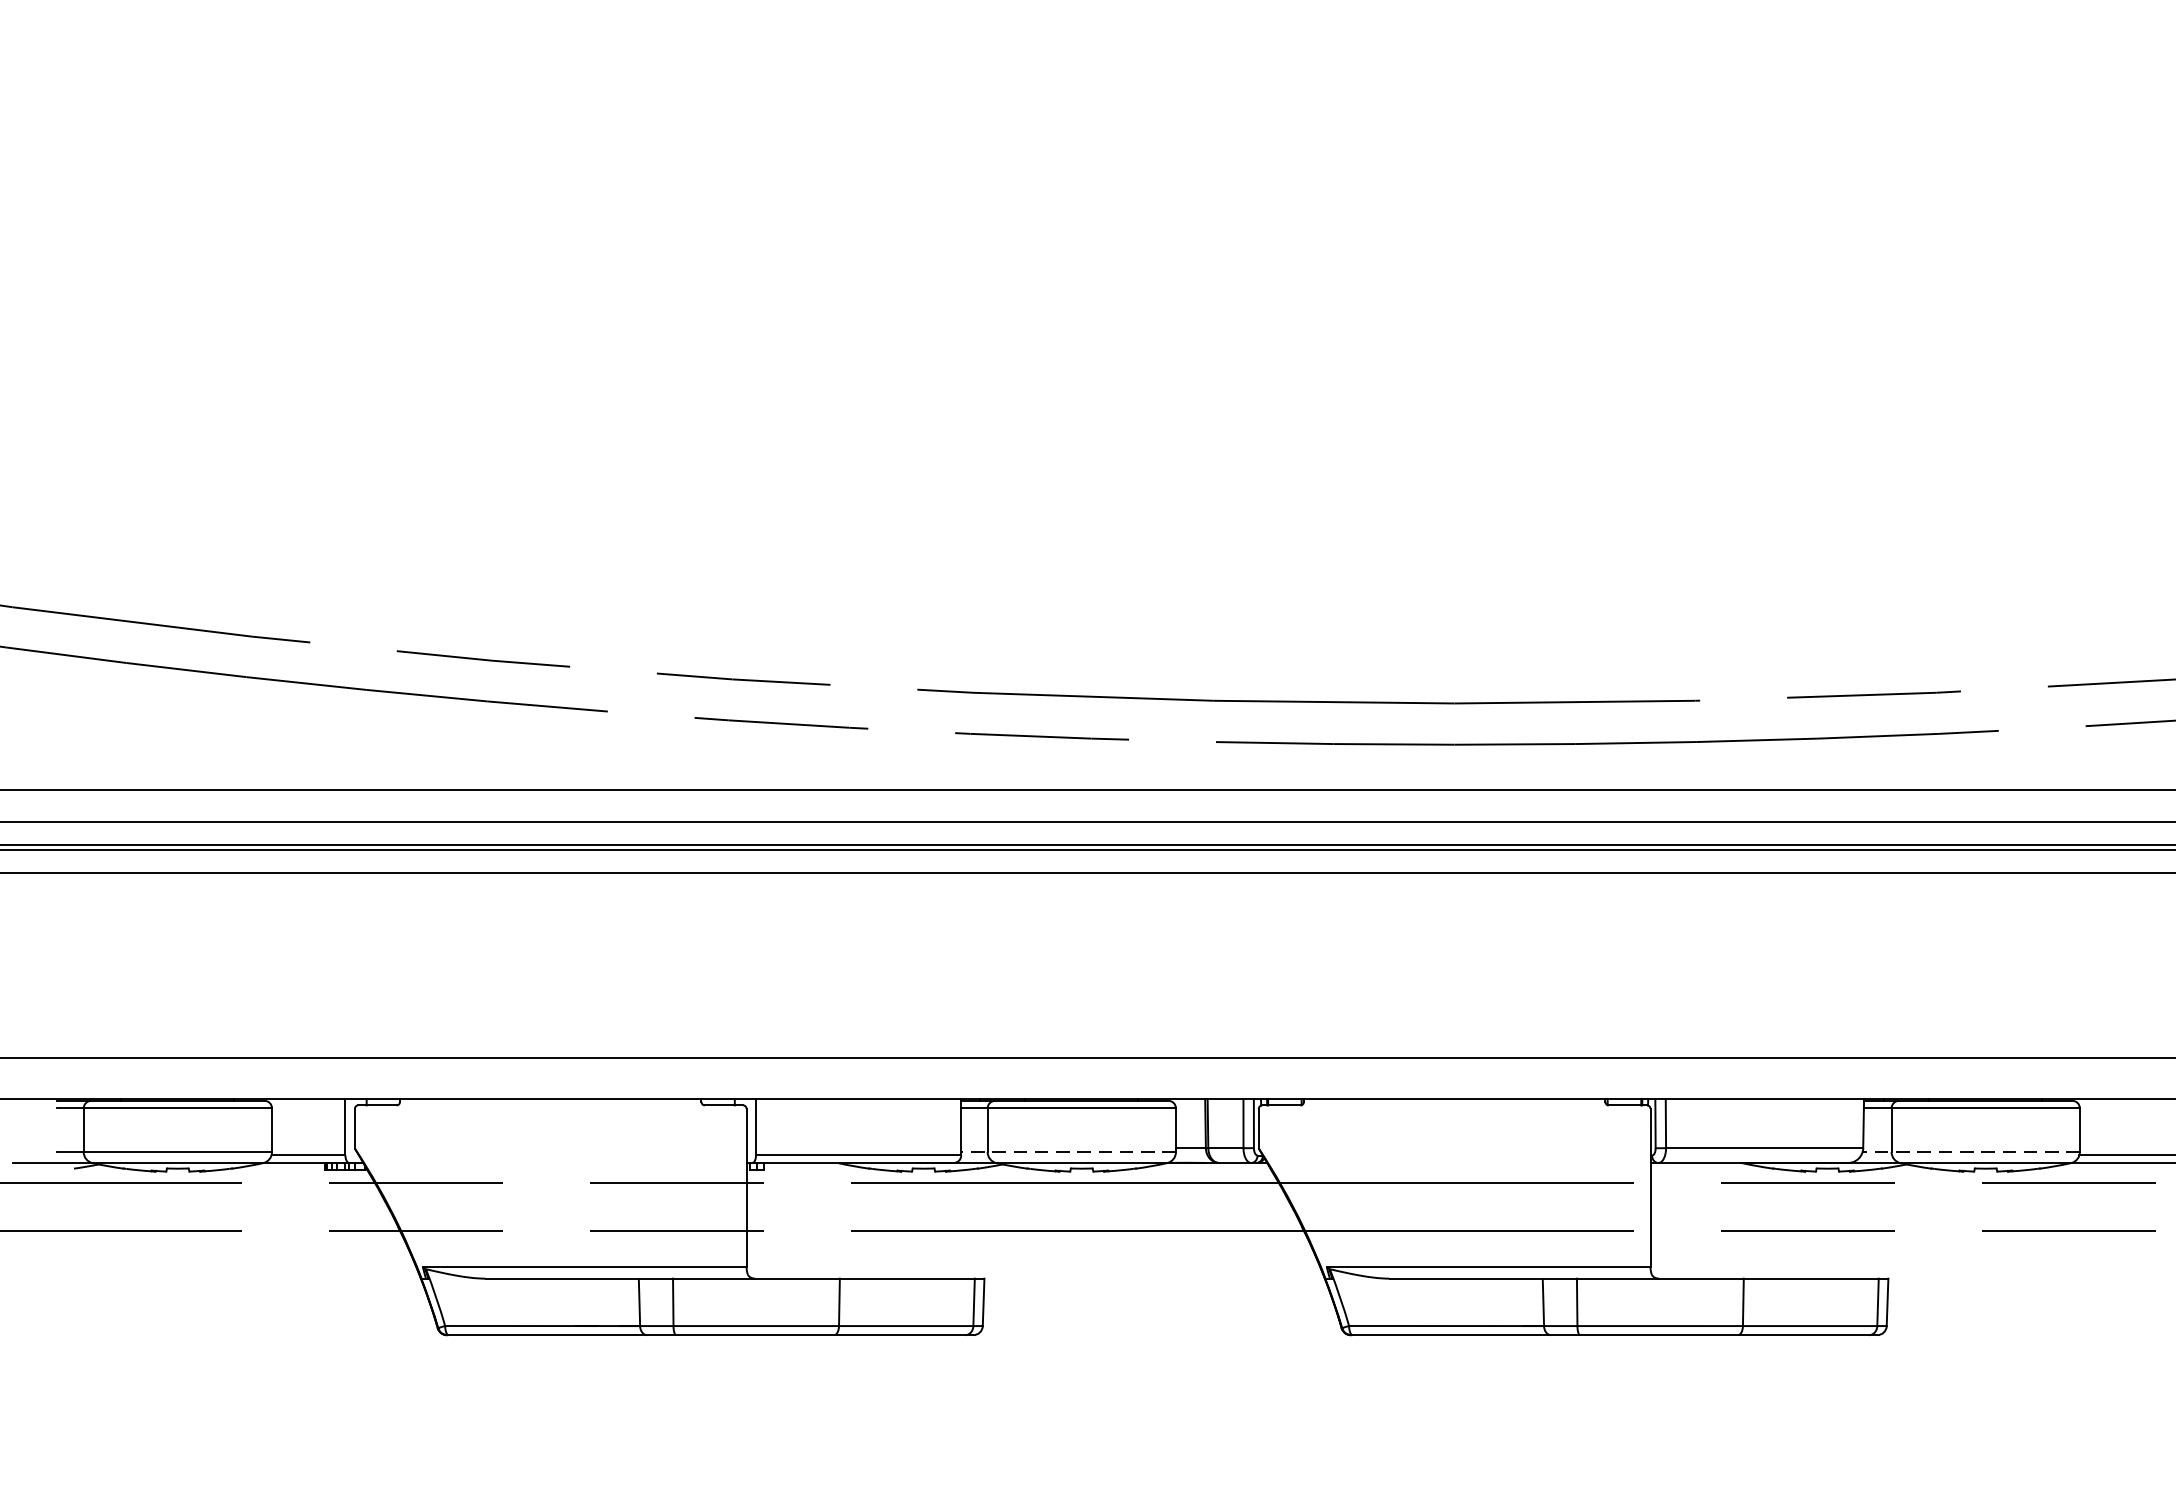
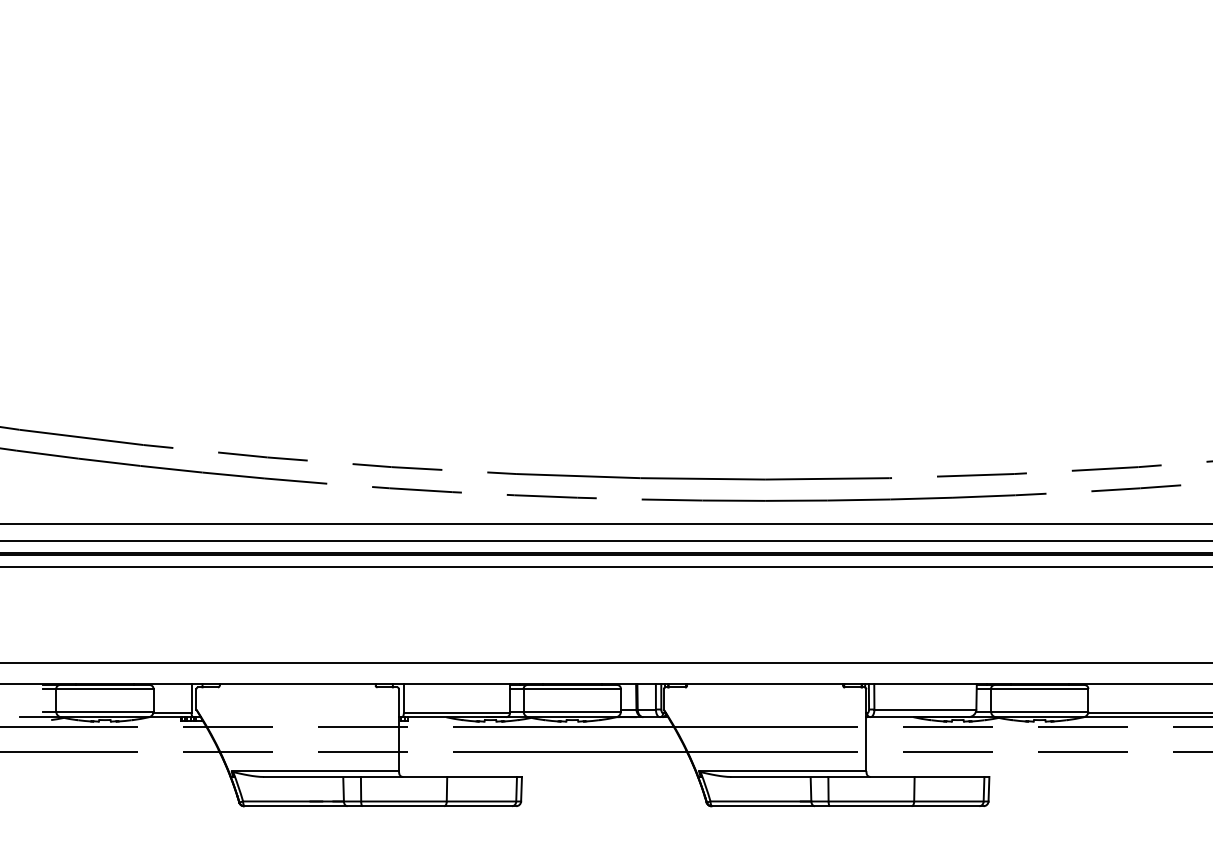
line: (1068, 1152) -> (565, 711), dashed -> solid
line: (1969, 1152) -> (1031, 711), dashed -> solid

